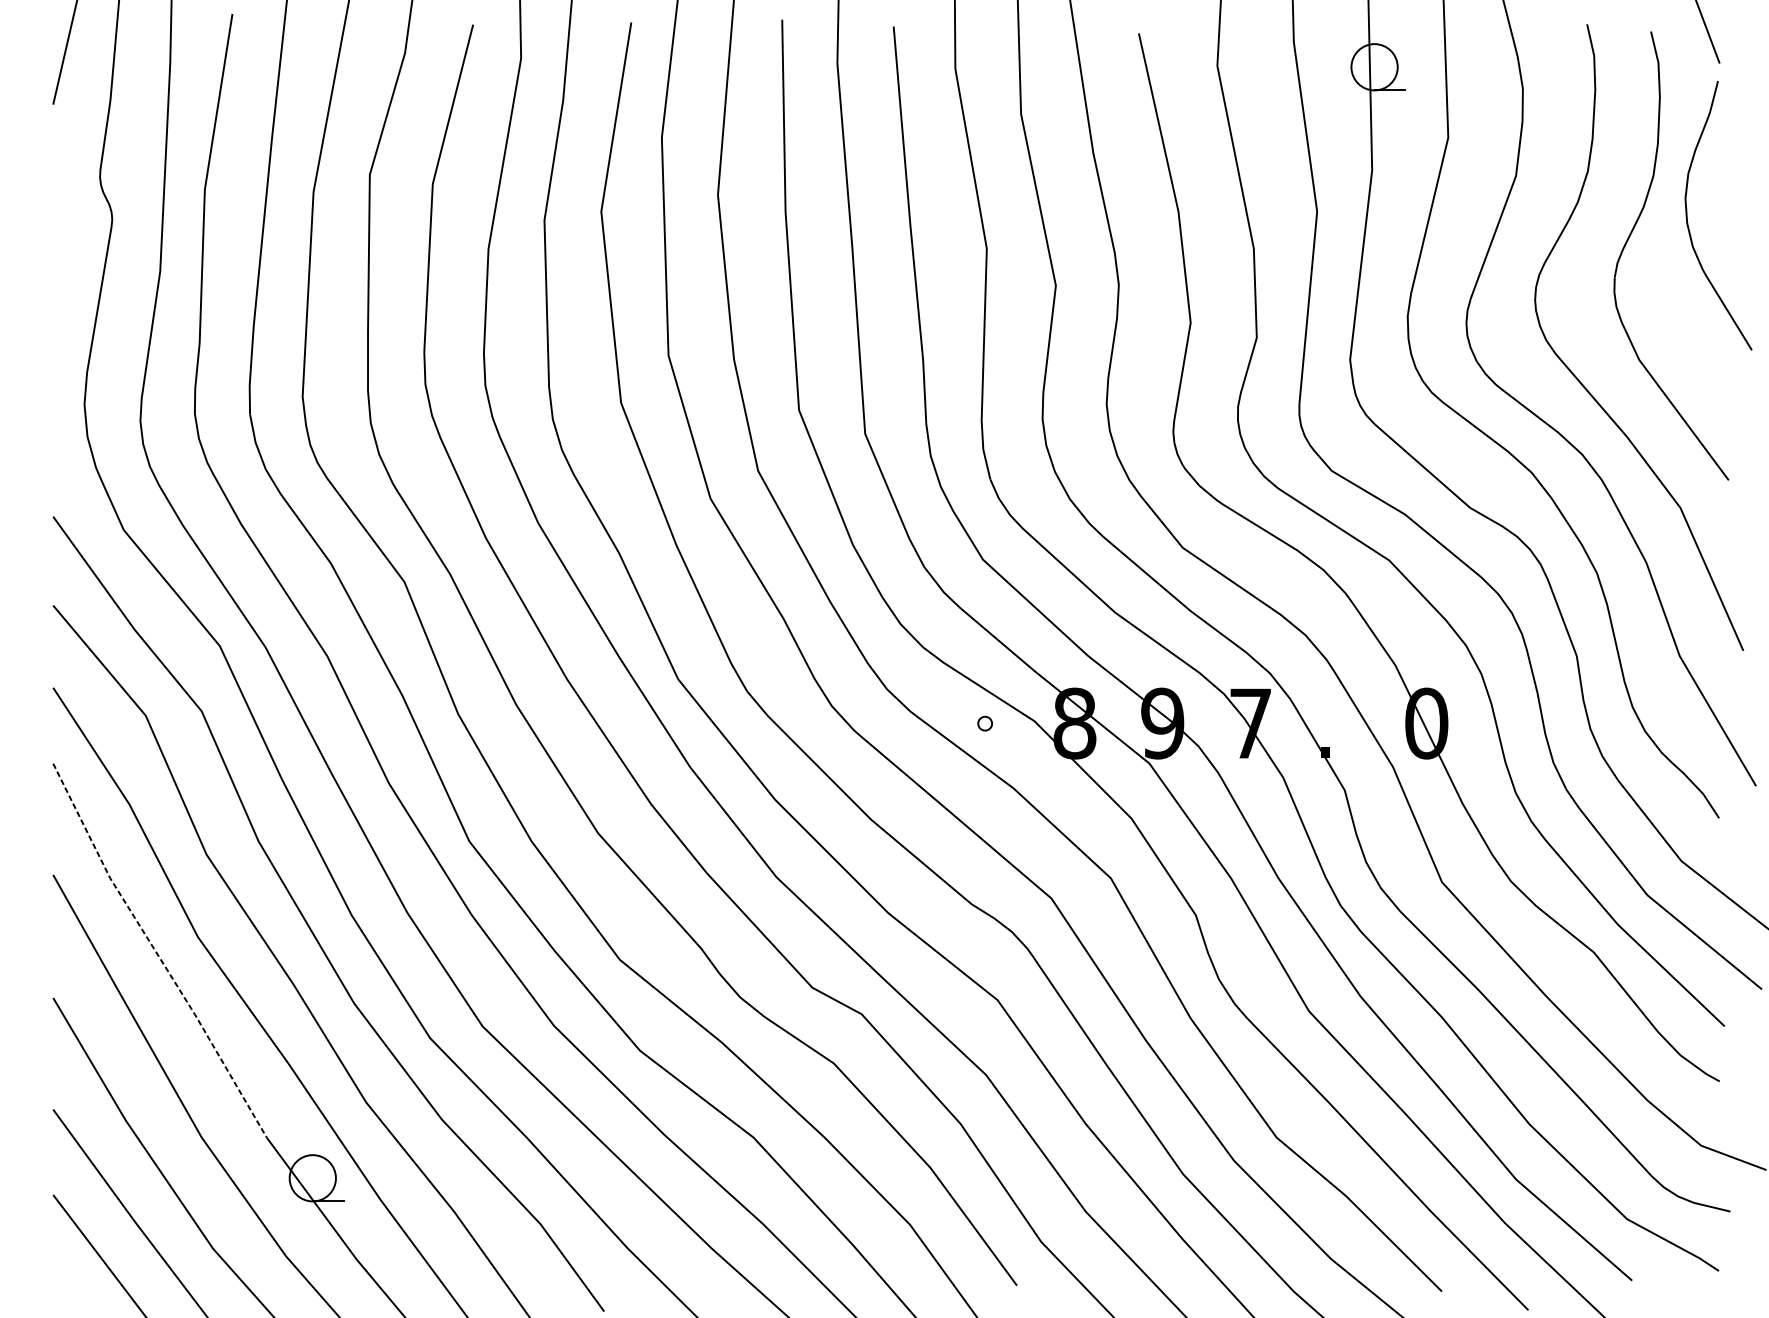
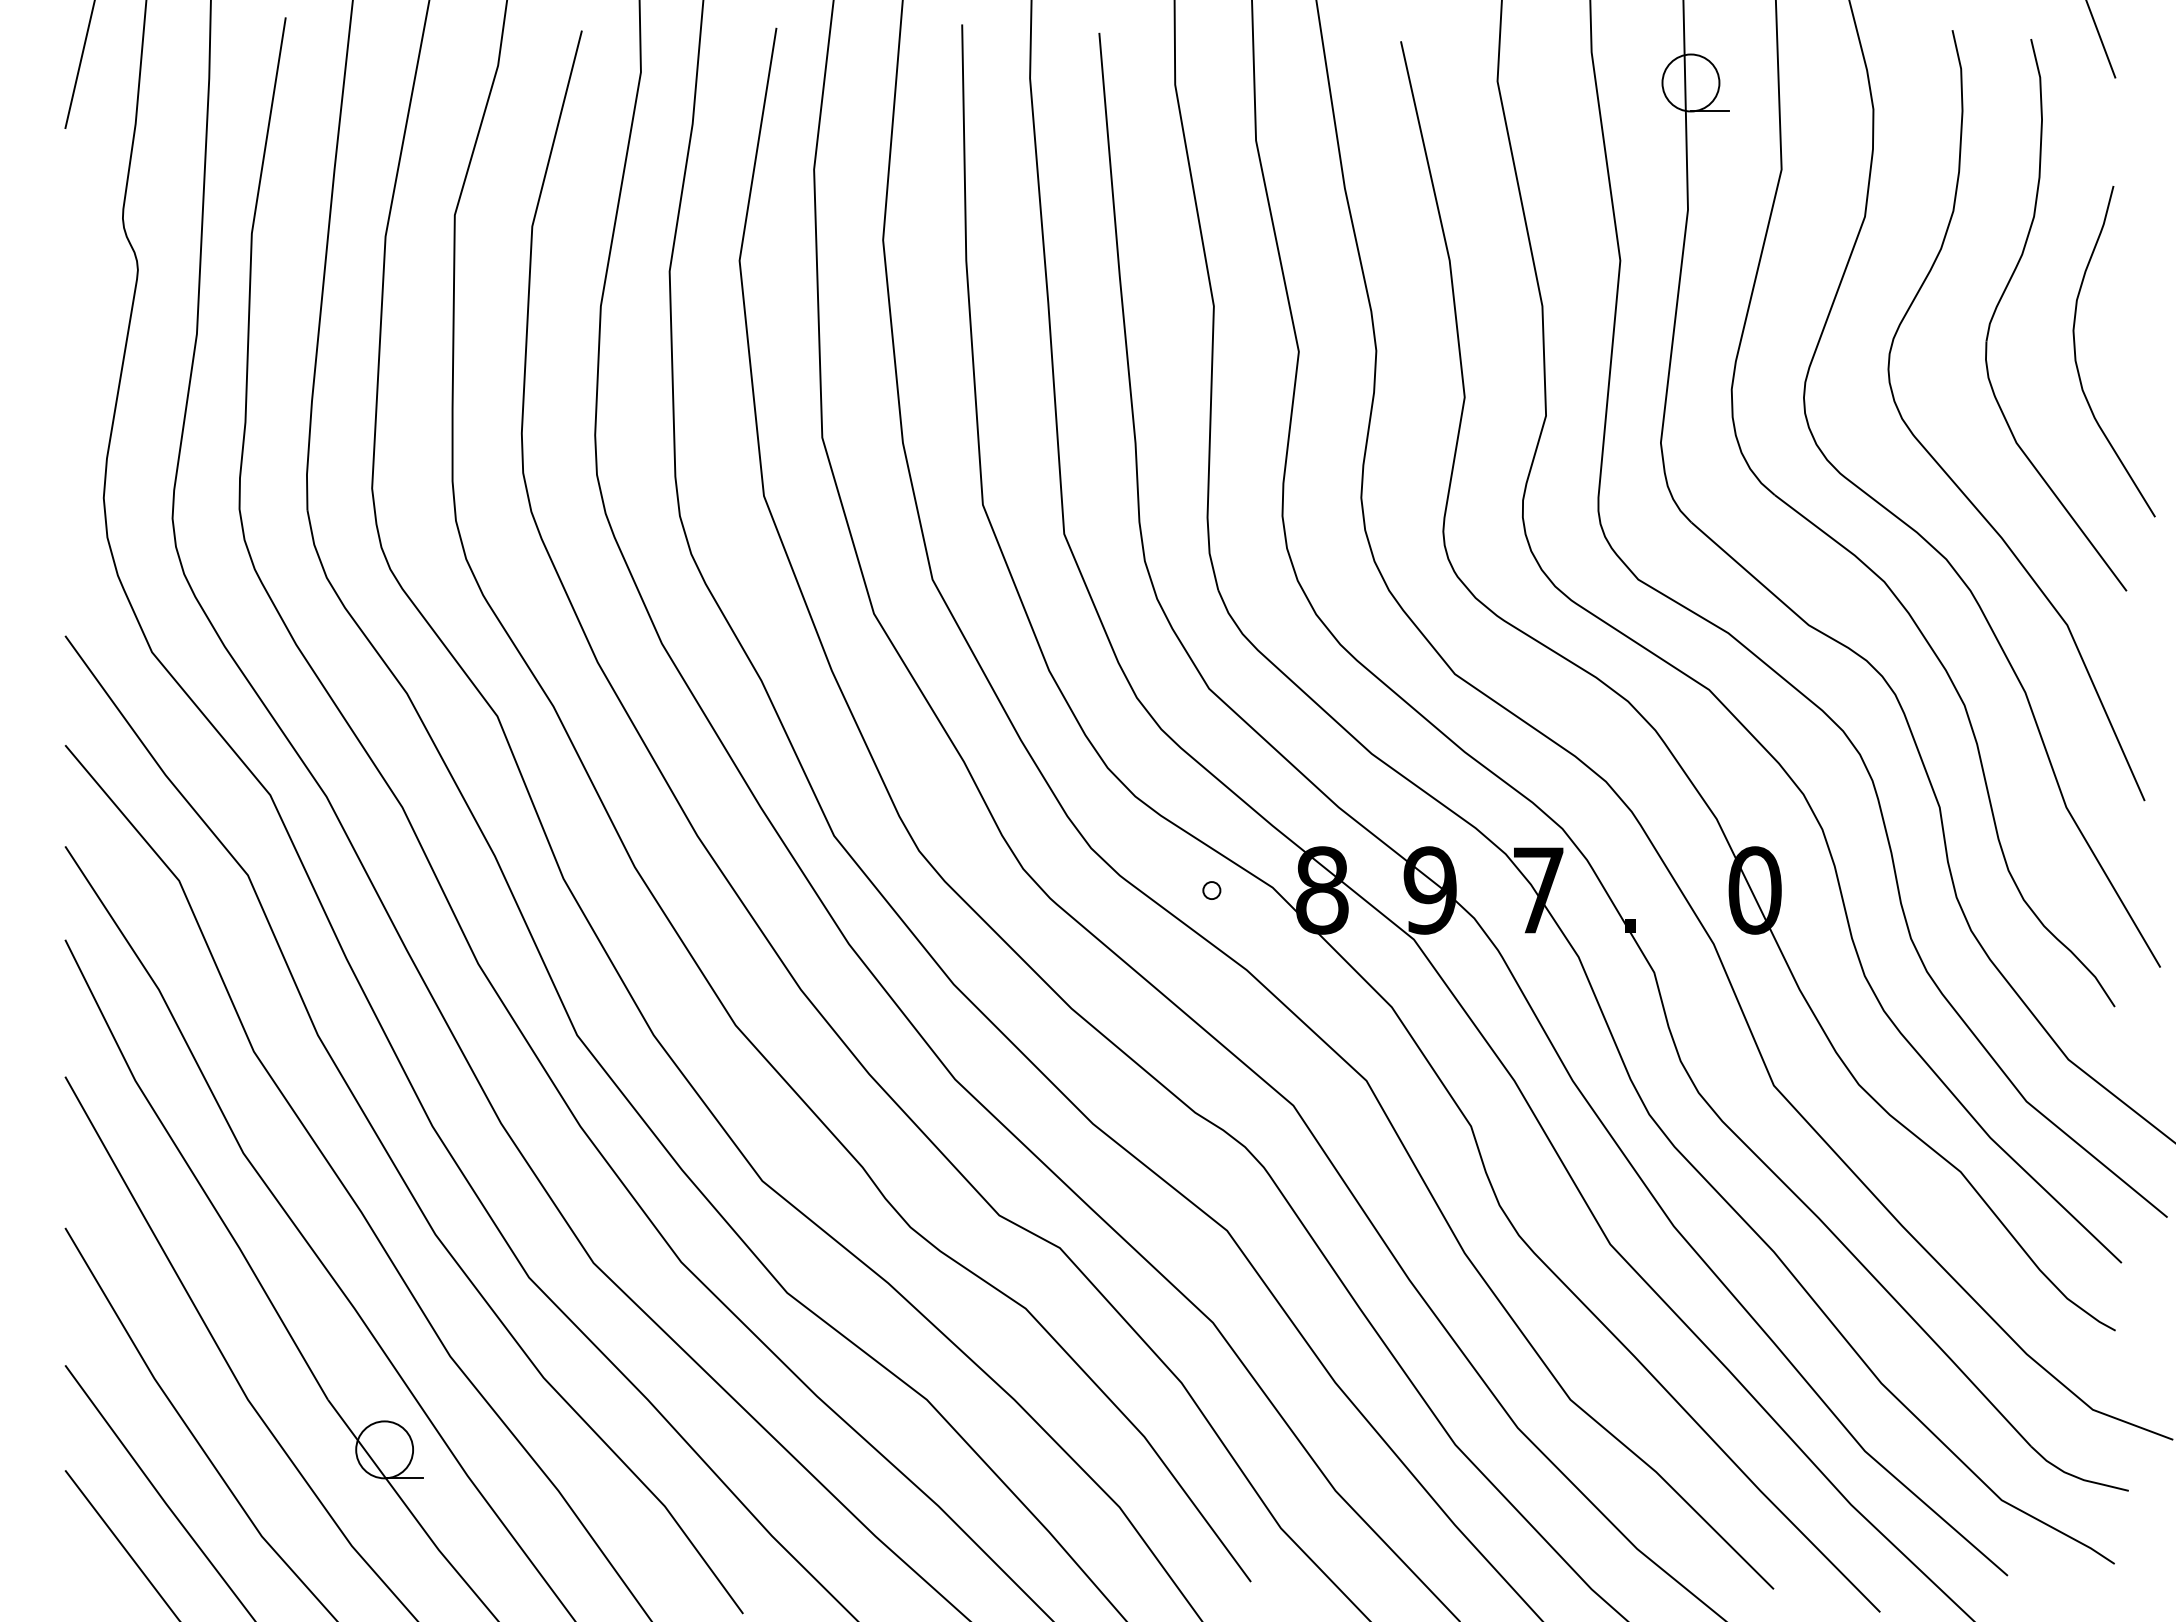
curve: (1687, 218) -> (2076, 355), moved
line: (156, 952) -> (192, 1172), dashed -> solid

